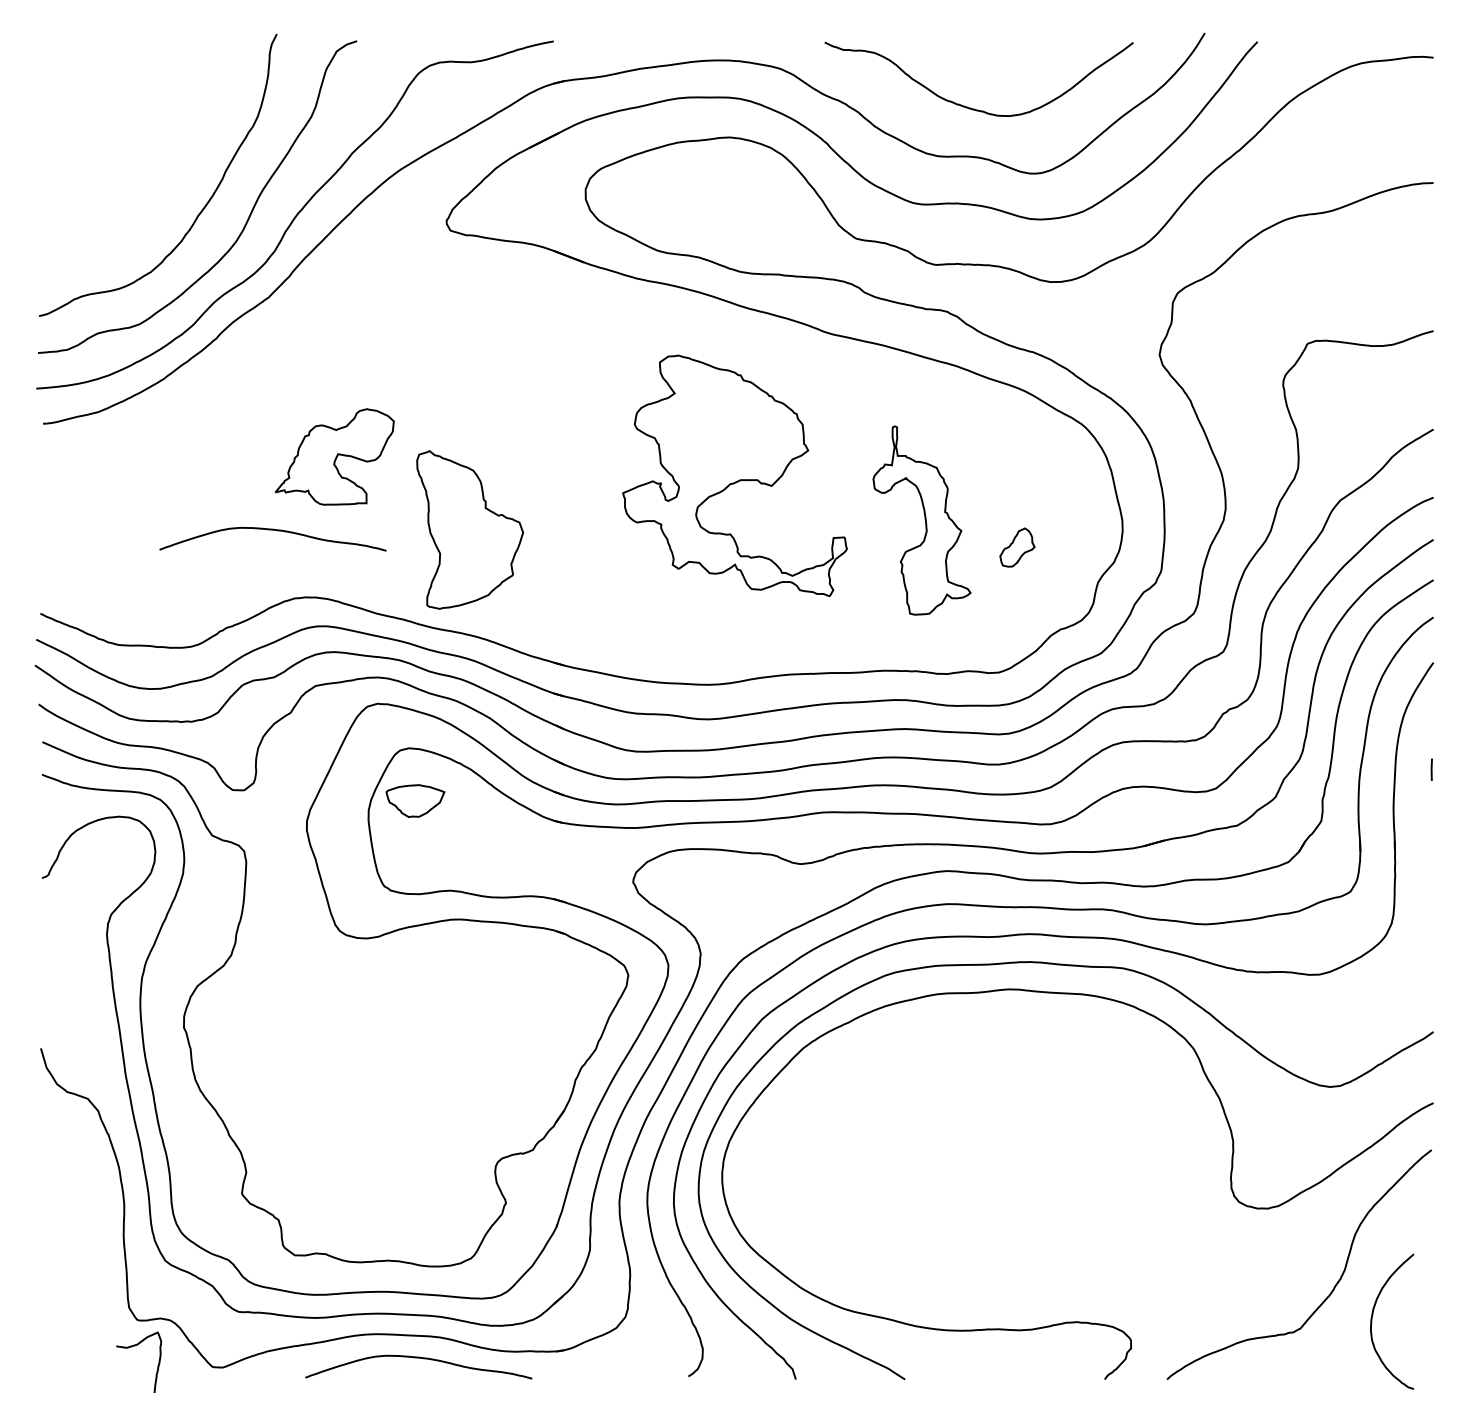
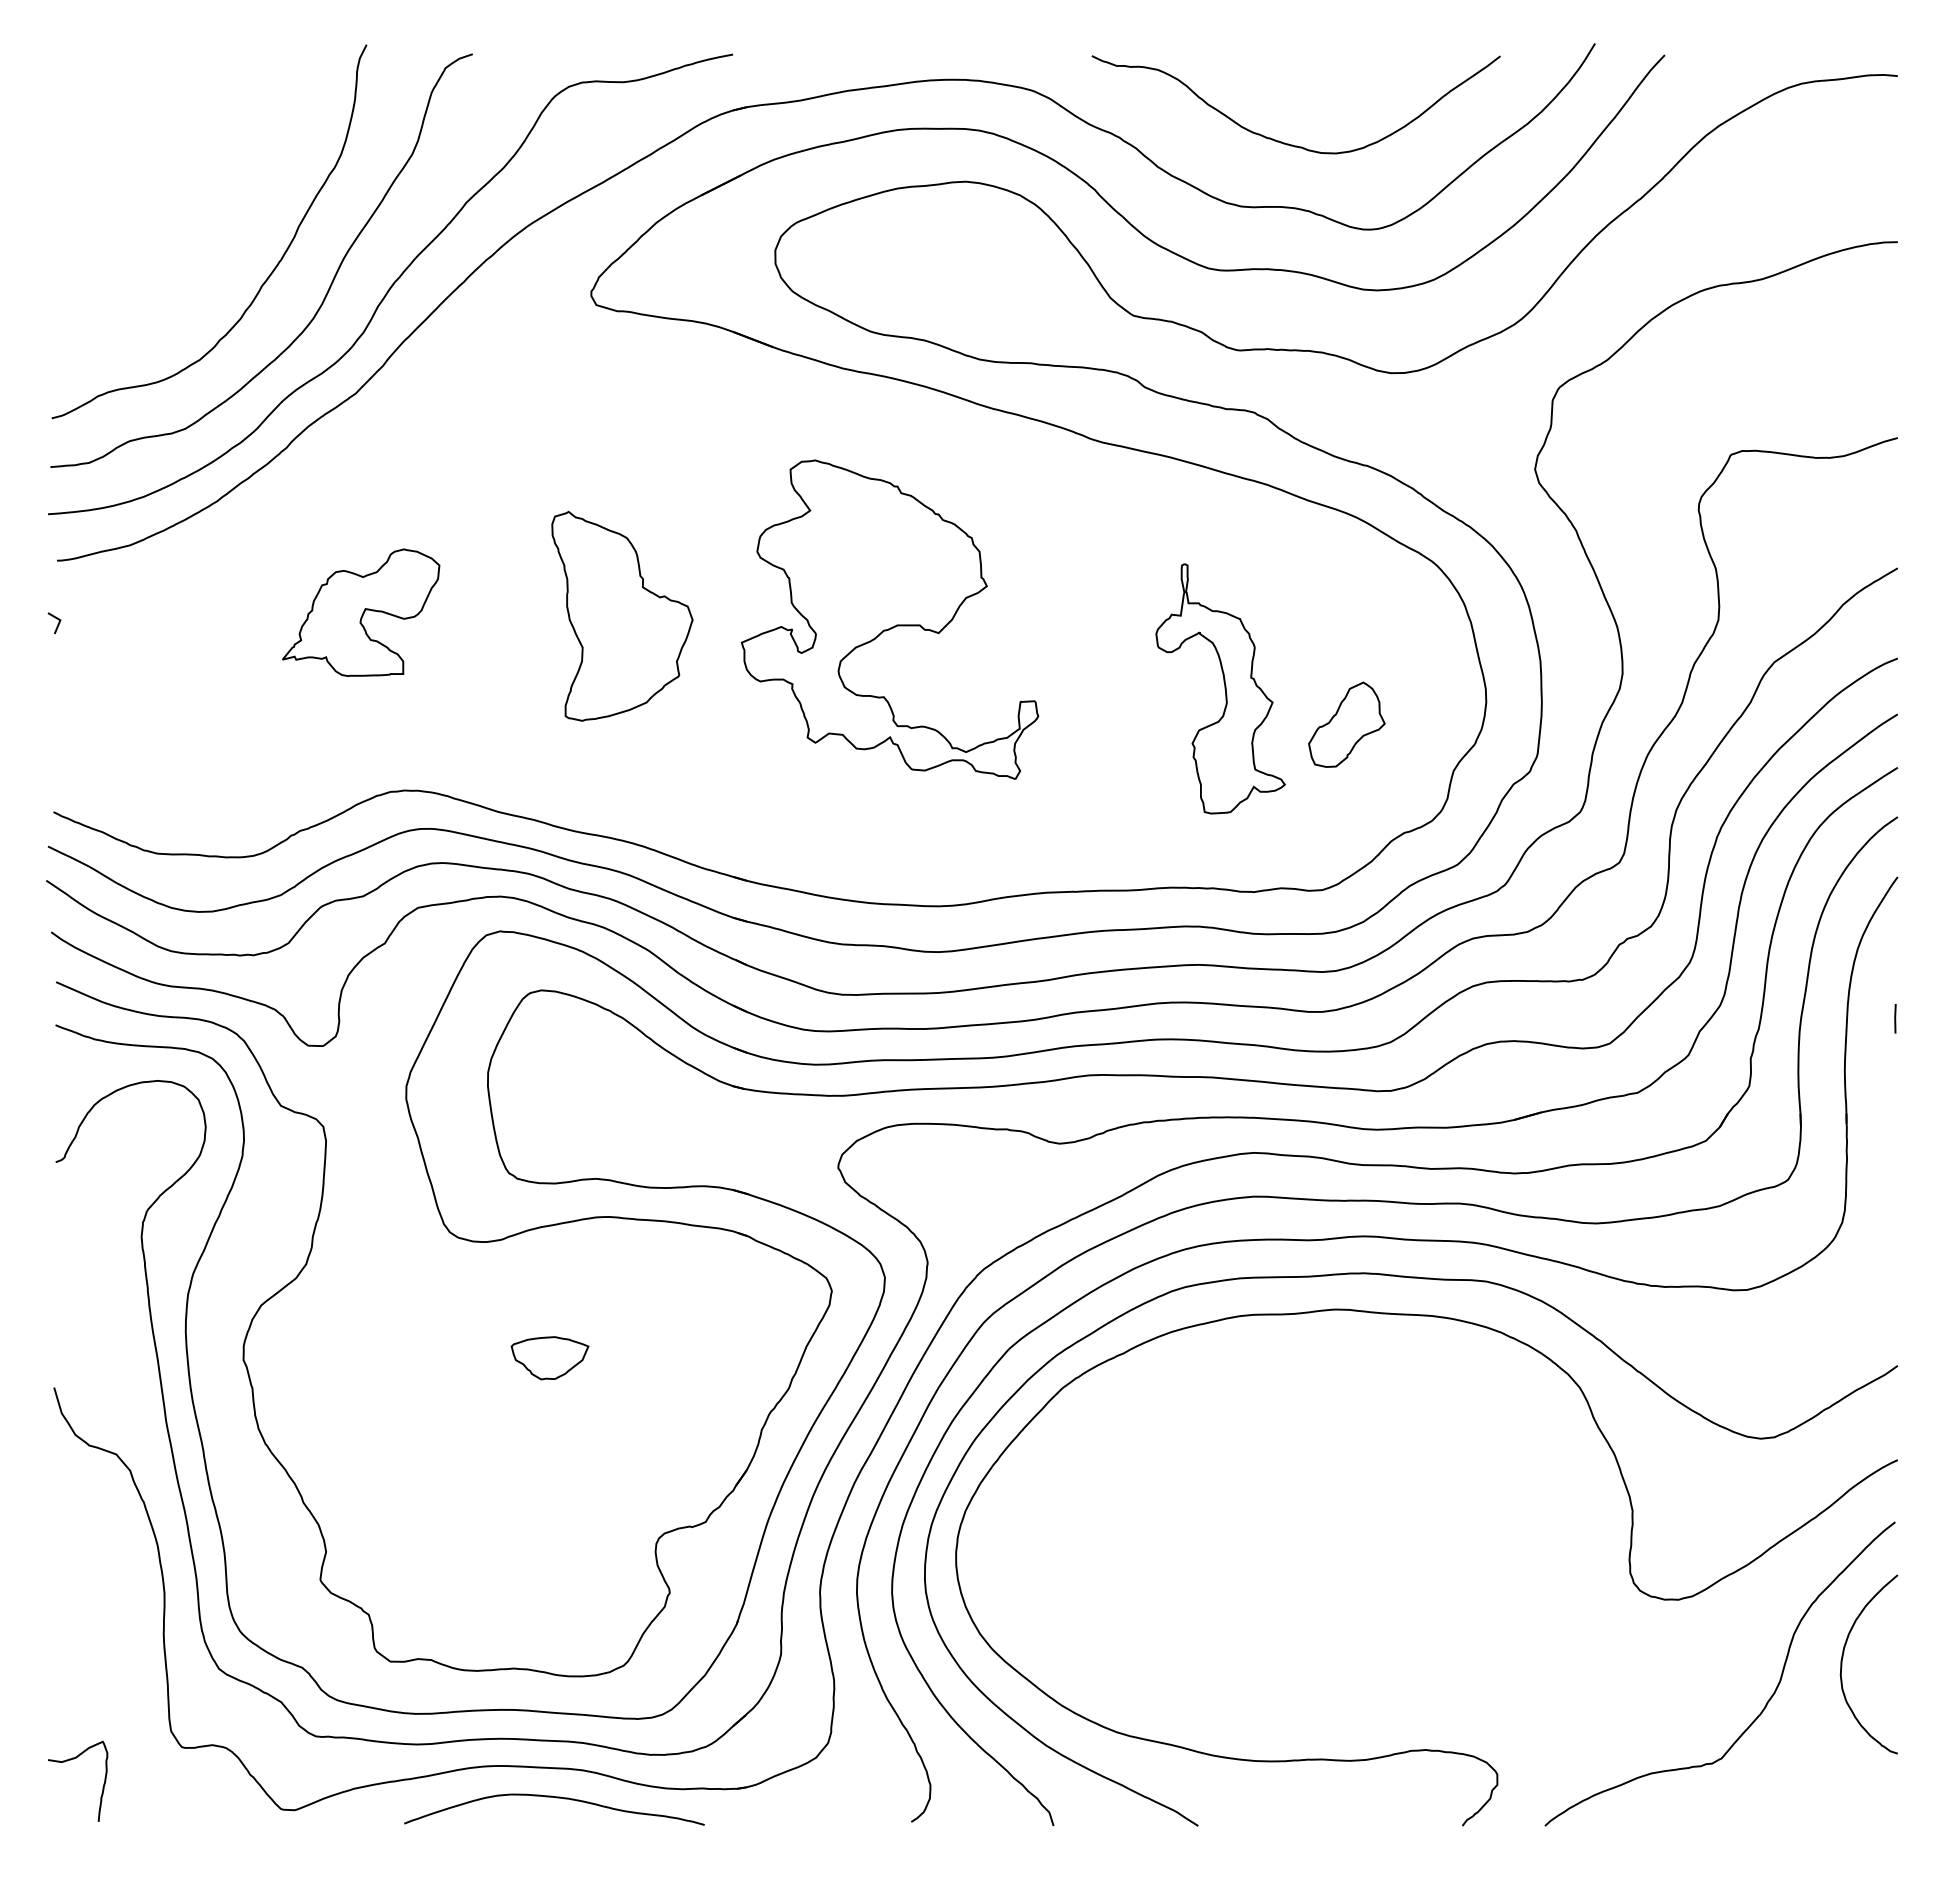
part: (334, 456) -> (361, 612), moved
line: (43, 471) -> (57, 624), added
part: (734, 475) -> (889, 619), moved
curve: (274, 530) -> (363, 702), removed
part: (470, 530) -> (622, 616), moved
part: (1017, 547) -> (1346, 724), size x1.67
part: (415, 801) -> (549, 1358), moved
curve: (1372, 1316) -> (1843, 1657), moved
curve: (134, 1346) -> (71, 1760), moved

